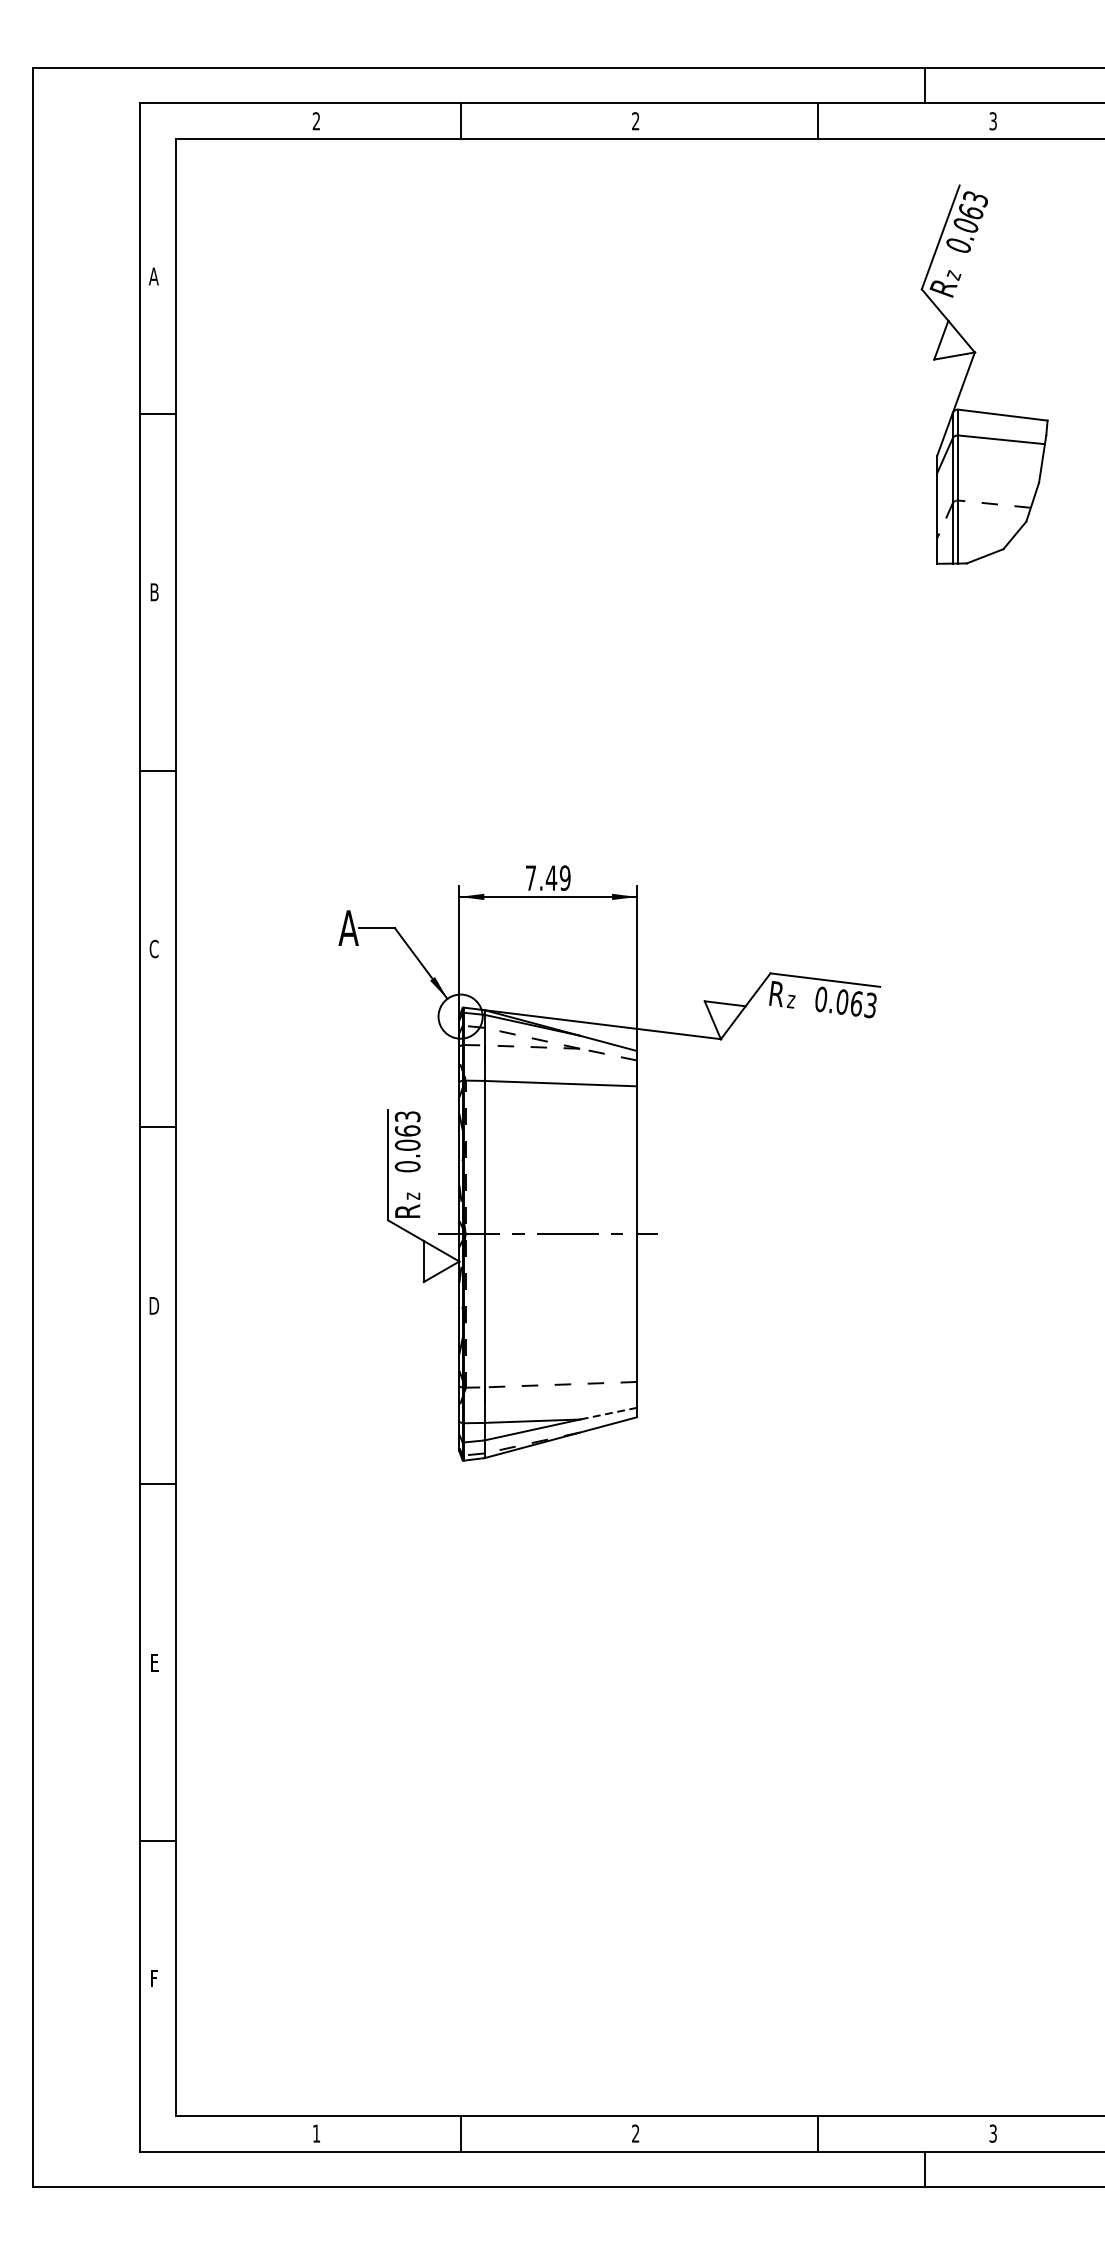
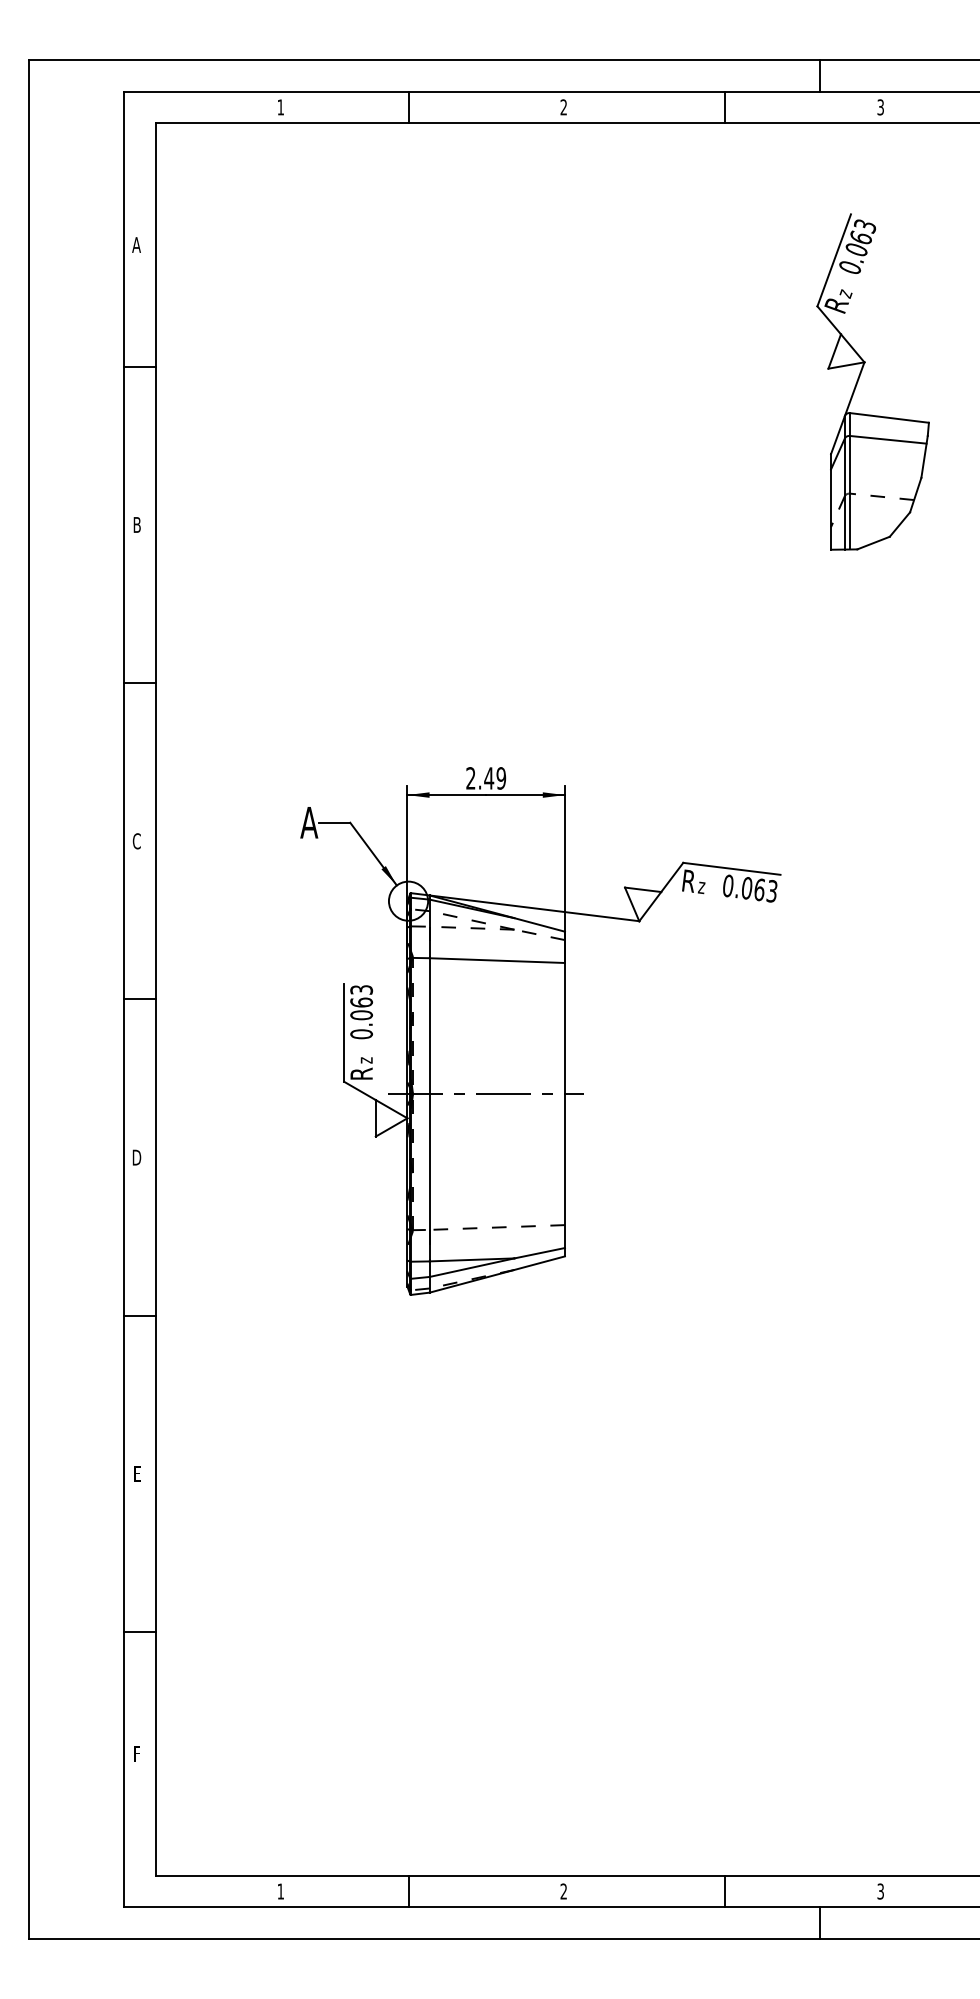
text: (316, 121) -> (280, 107), 2 -> 1
part: (970, 368) -> (860, 376), moved
text: (530, 878) -> (470, 778), 7.49 -> 2.49
line: (608, 1413) -> (539, 1253), dashed -> solid

